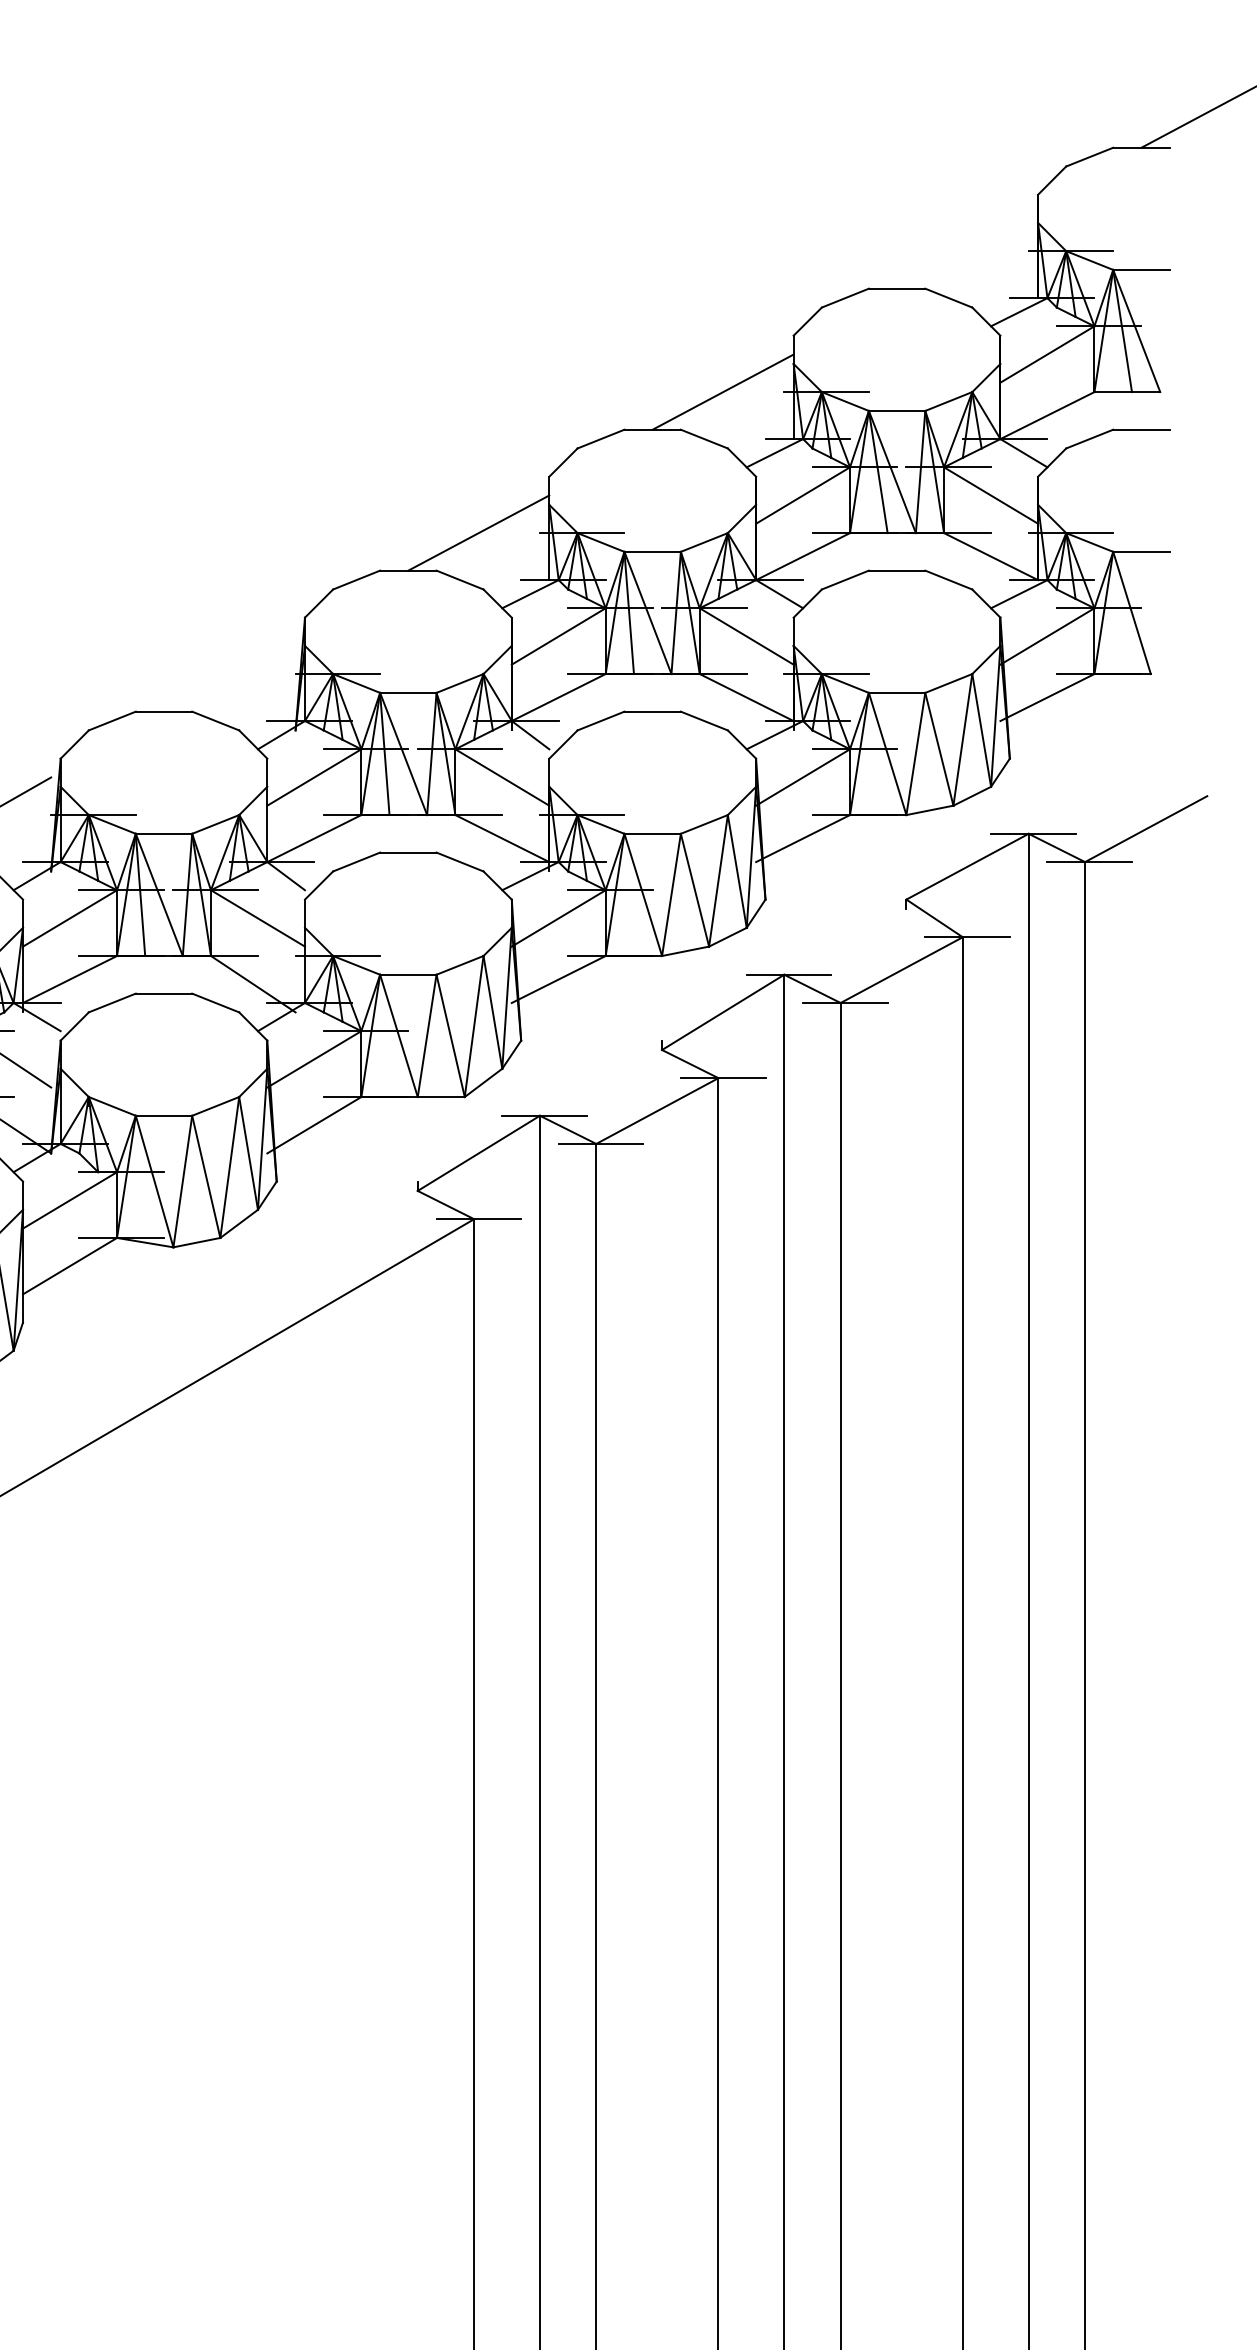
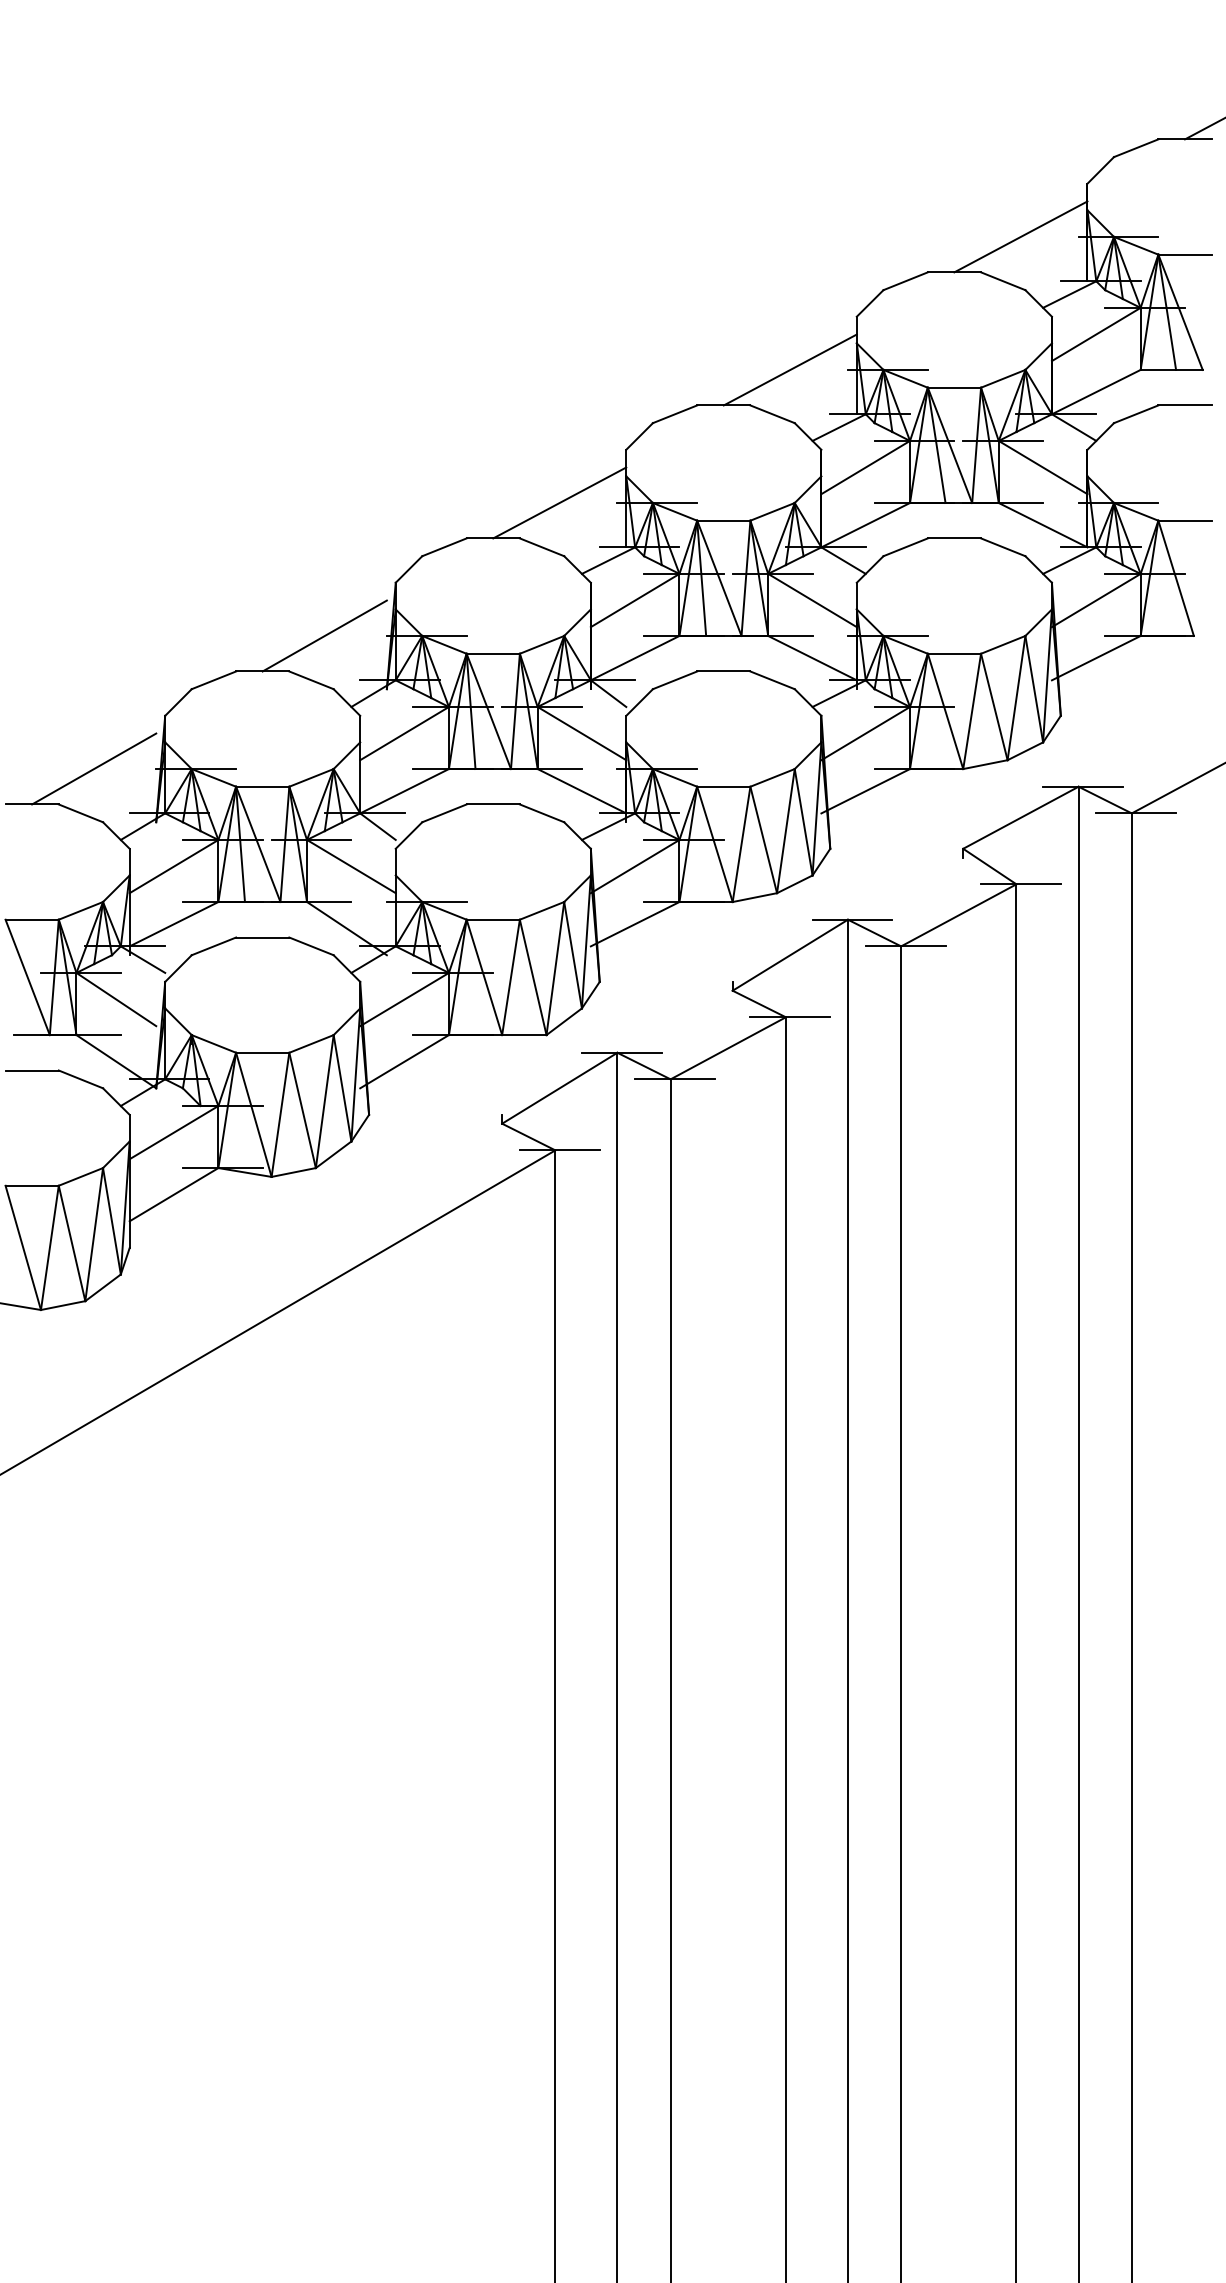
line: (967, 250) -> (1020, 236), added
line: (229, 673) -> (324, 635), added

